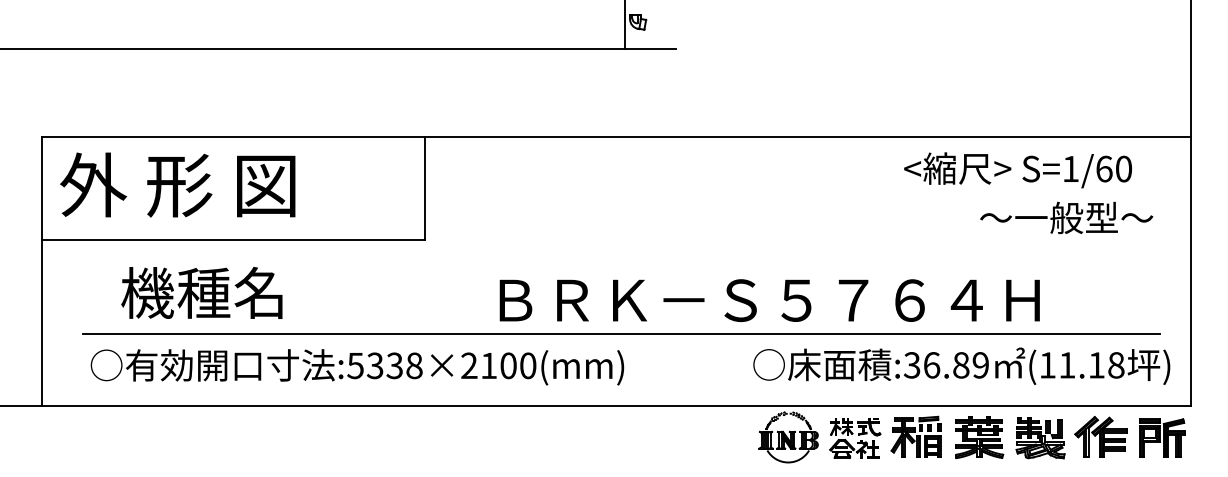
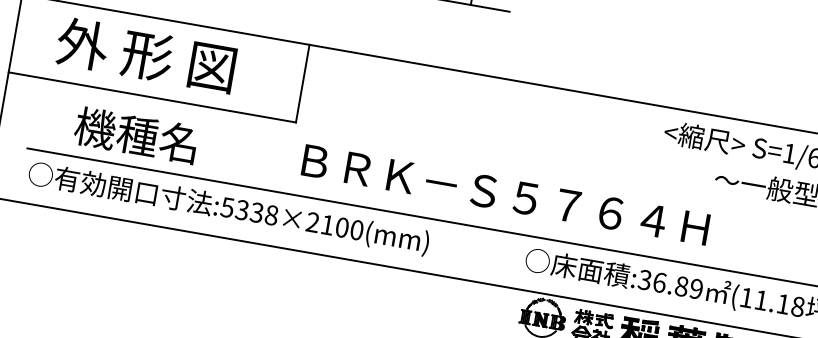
text: (177, 184) -> (145, 54), moved
text: (201, 292) -> (135, 134), moved
text: (769, 300) -> (505, 194), moved

